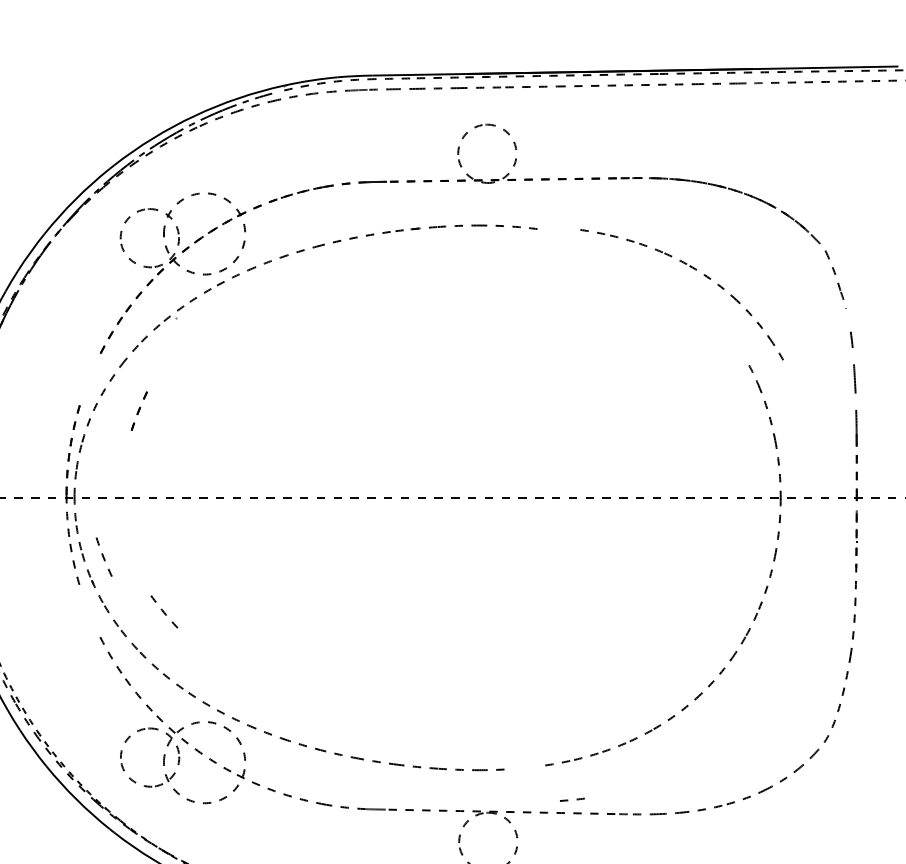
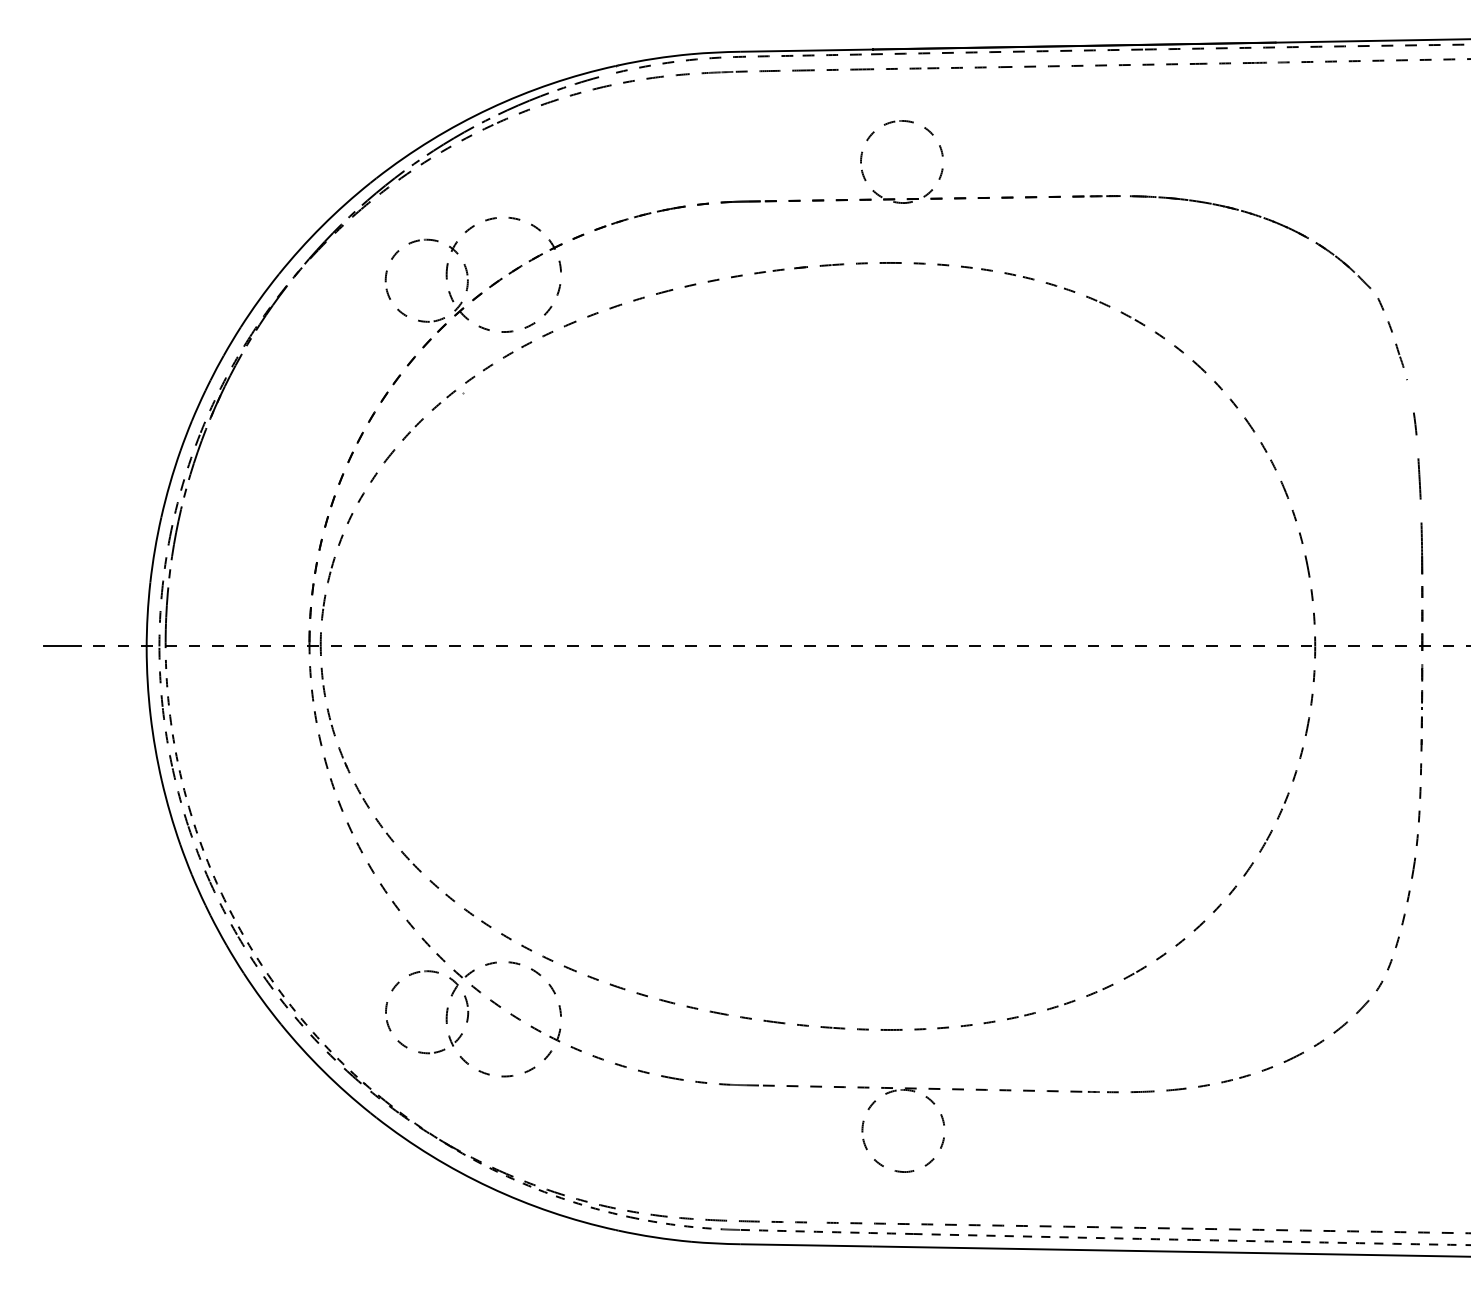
part: (695, 269) -> (1142, 325), moved
part: (139, 411) -> (341, 479), moved
curve: (104, 556) -> (341, 805), moved
curve: (164, 612) -> (447, 807), removed
curve: (567, 799) -> (948, 1026), moved

